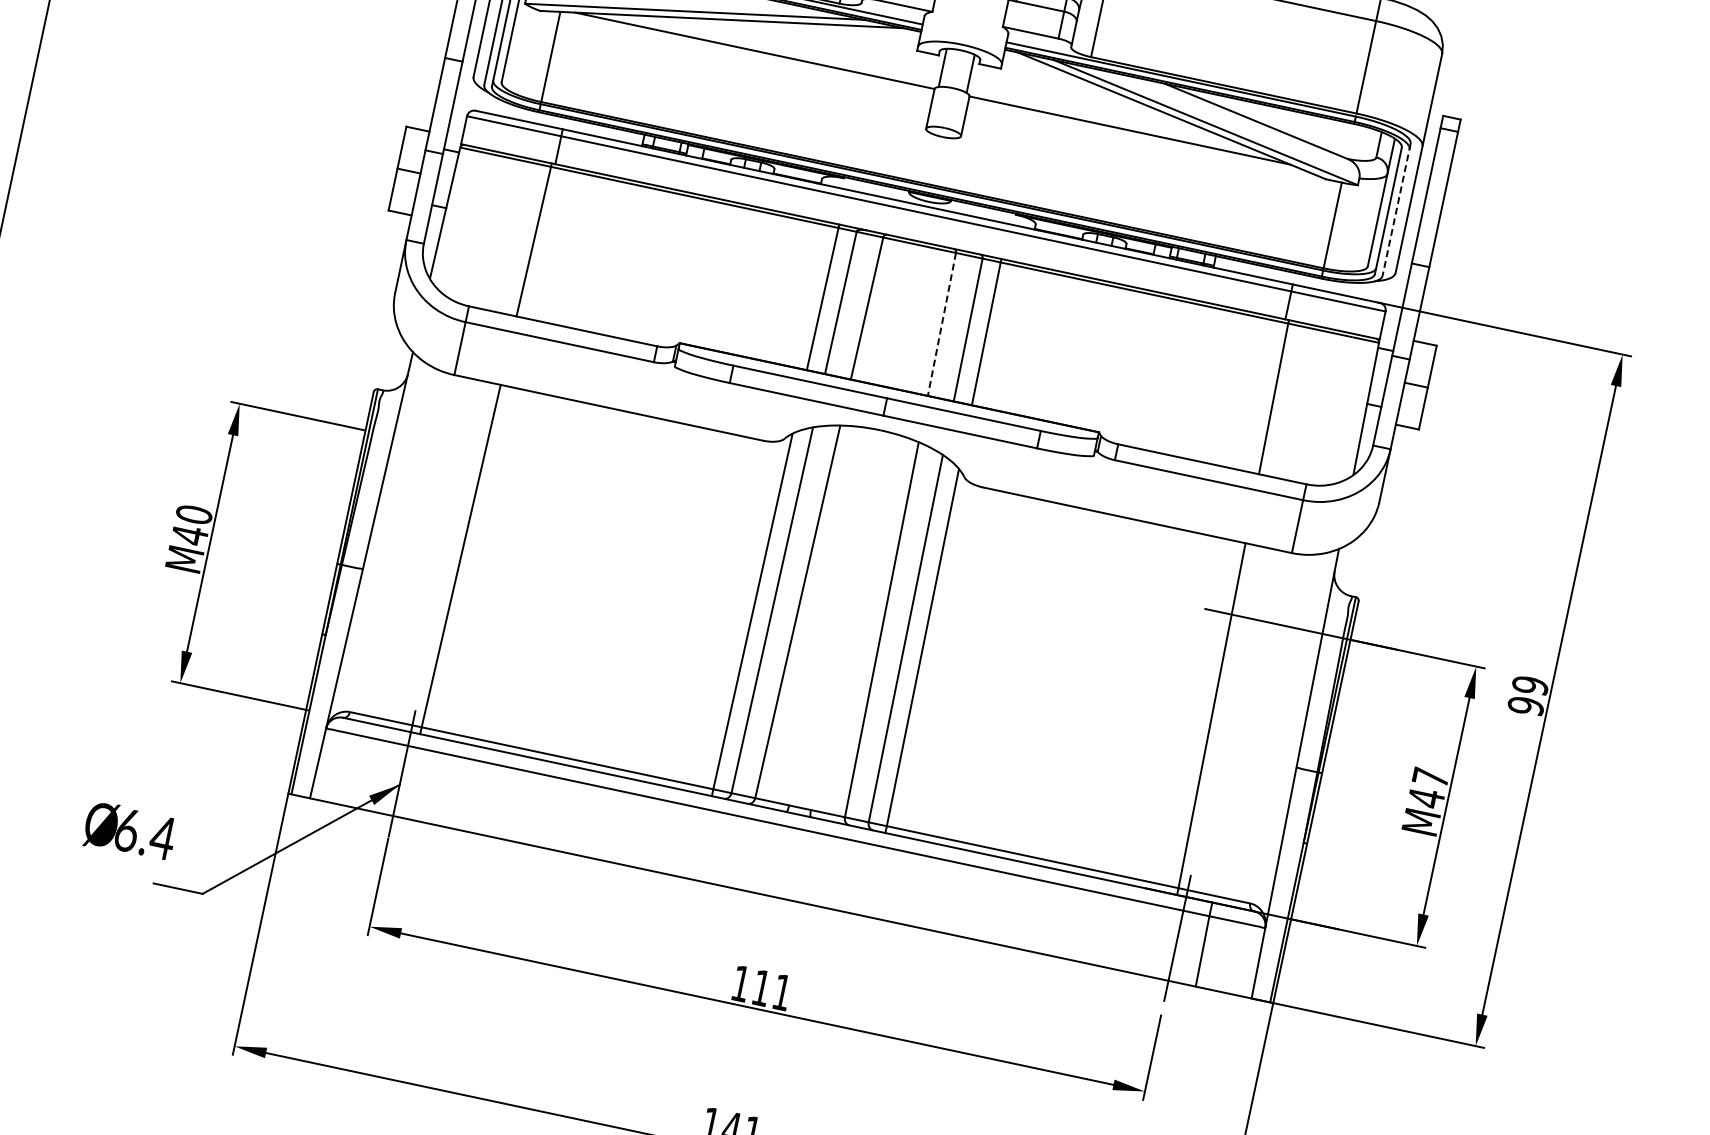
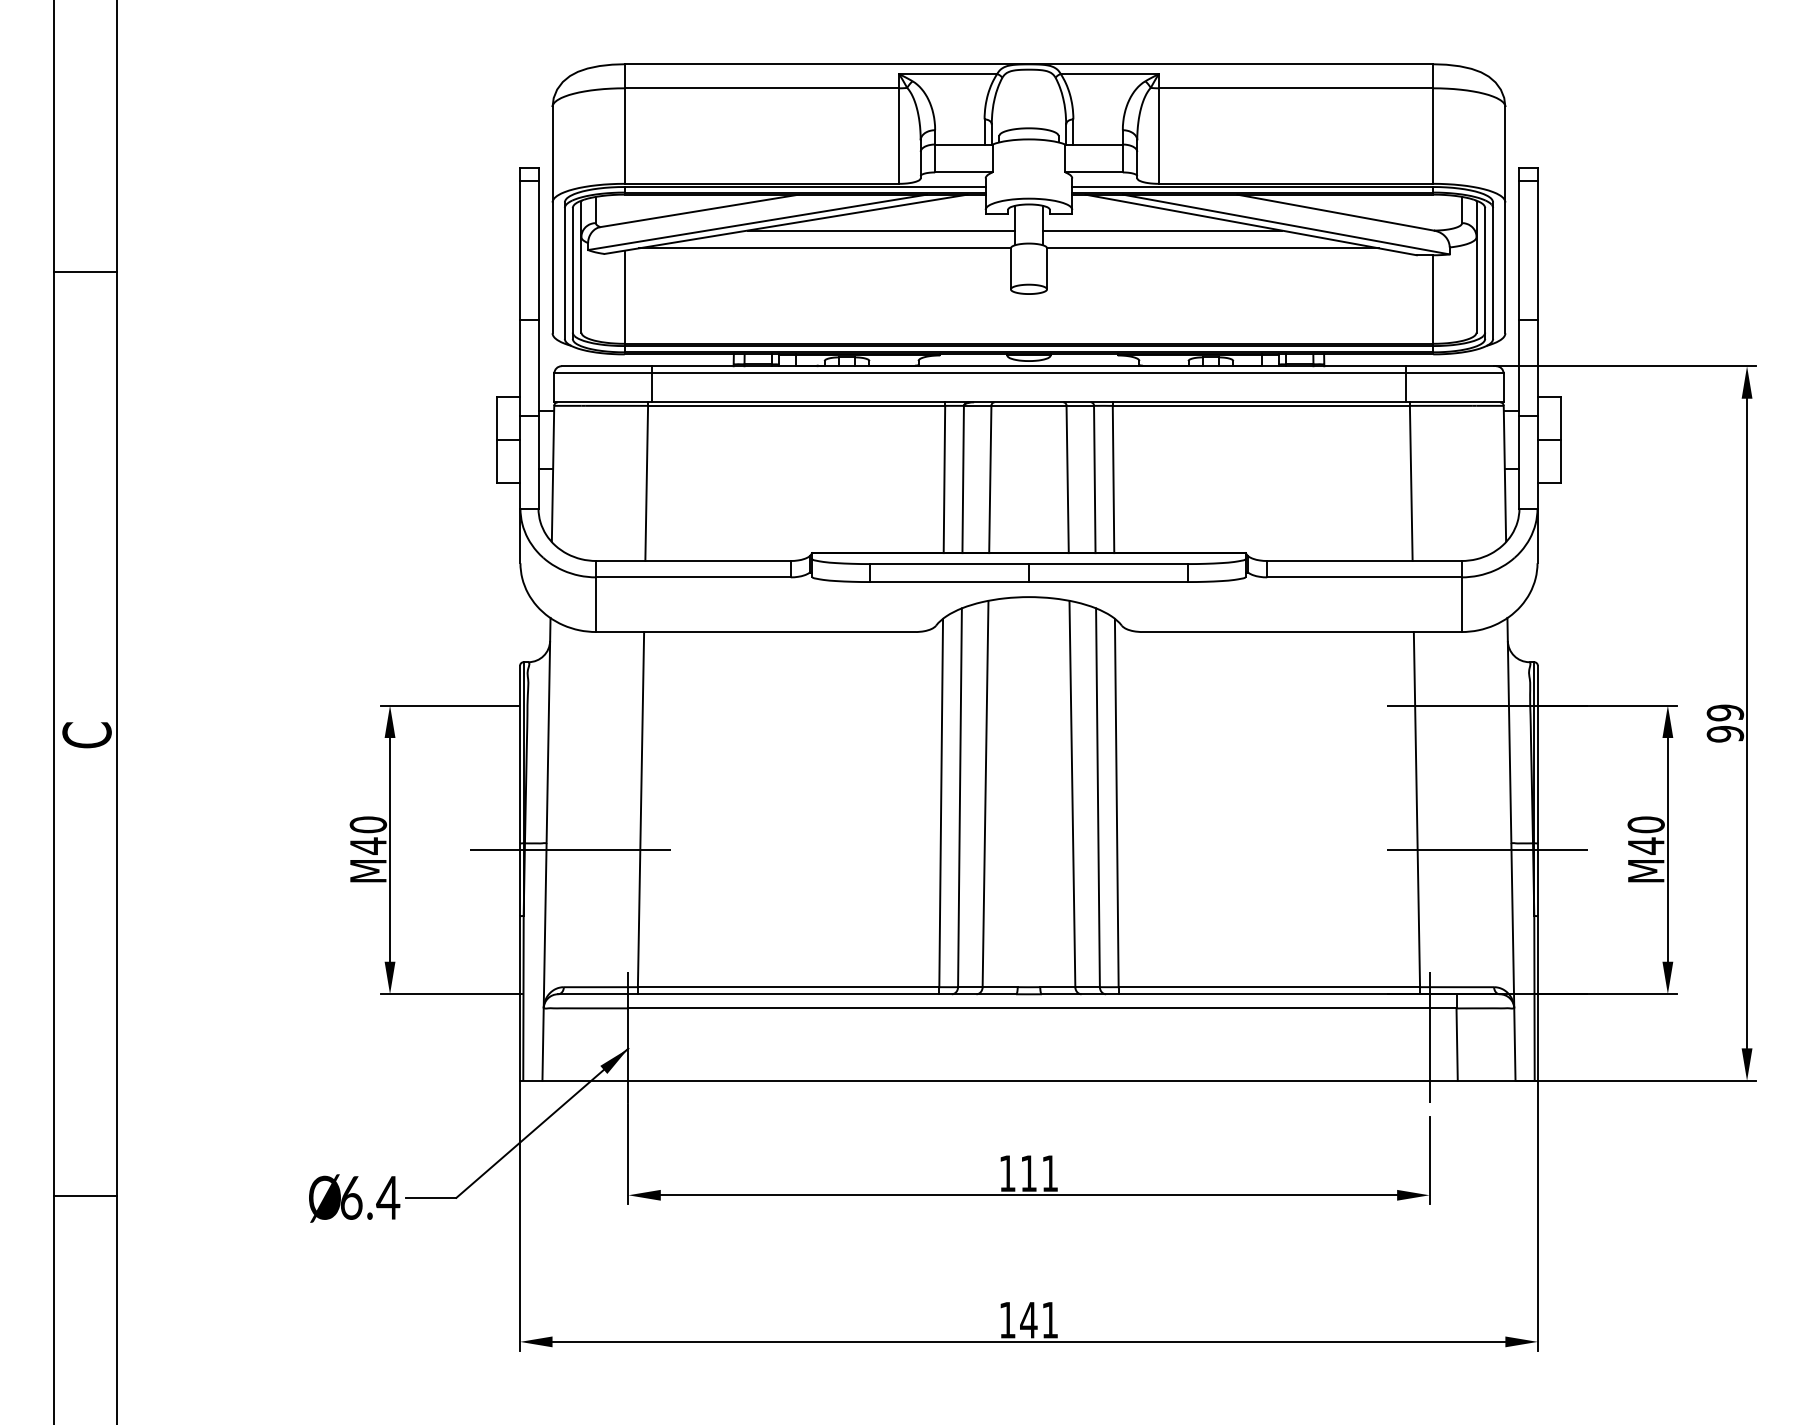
line: (812, 44) -> (880, 230), added
line: (1084, 102) -> (1162, 230), added
line: (1396, 210) -> (1493, 271), dashed -> solid
line: (941, 324) -> (1067, 479), dashed -> solid
line: (384, 580) -> (570, 849), added
line: (1271, 768) -> (1486, 849), added
text: (1430, 777) -> (1645, 824), M47 -> M40
text: (130, 831) -> (354, 1198), moved

